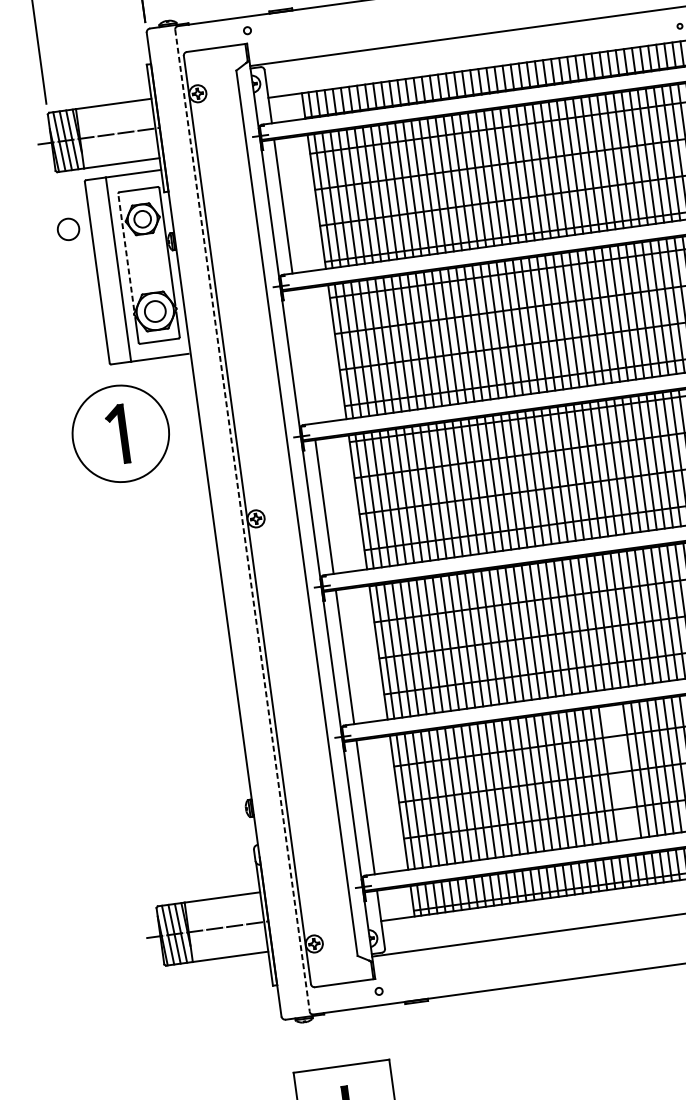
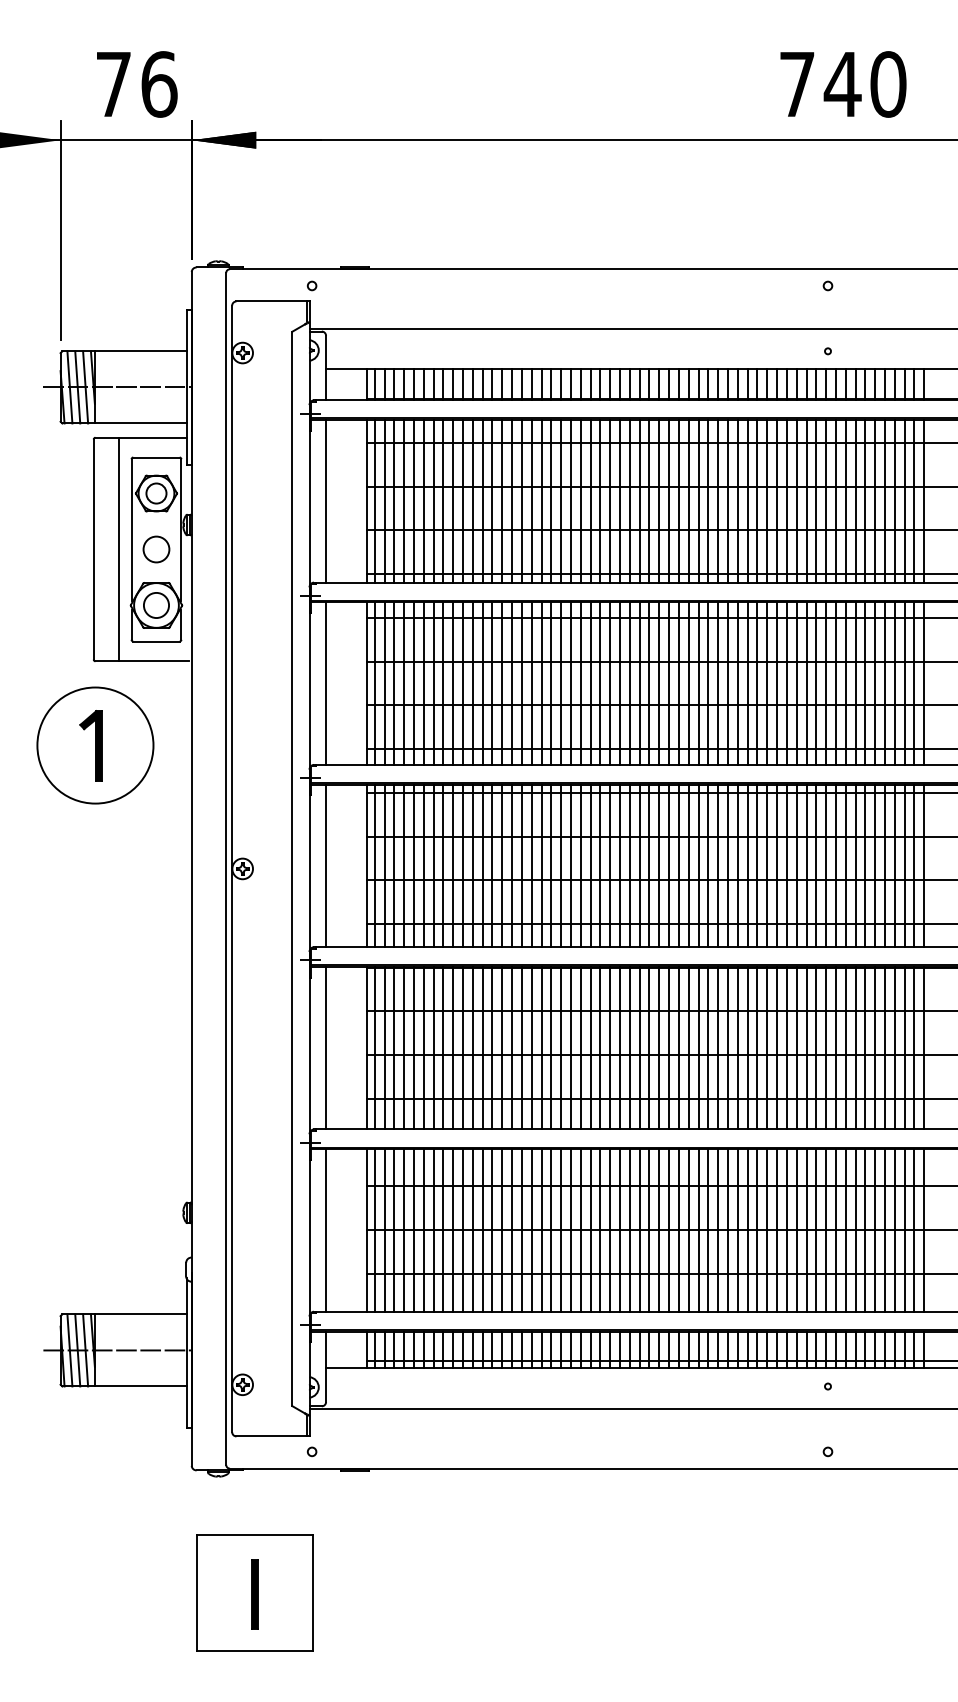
circle: (68, 229) -> (156, 549), moved
line: (126, 252) -> (131, 530), dashed -> solid
line: (304, 356) -> (326, 683), added
line: (242, 520) -> (226, 868), dashed -> solid
line: (623, 772) -> (639, 1230), added
line: (615, 773) -> (629, 1230), added

